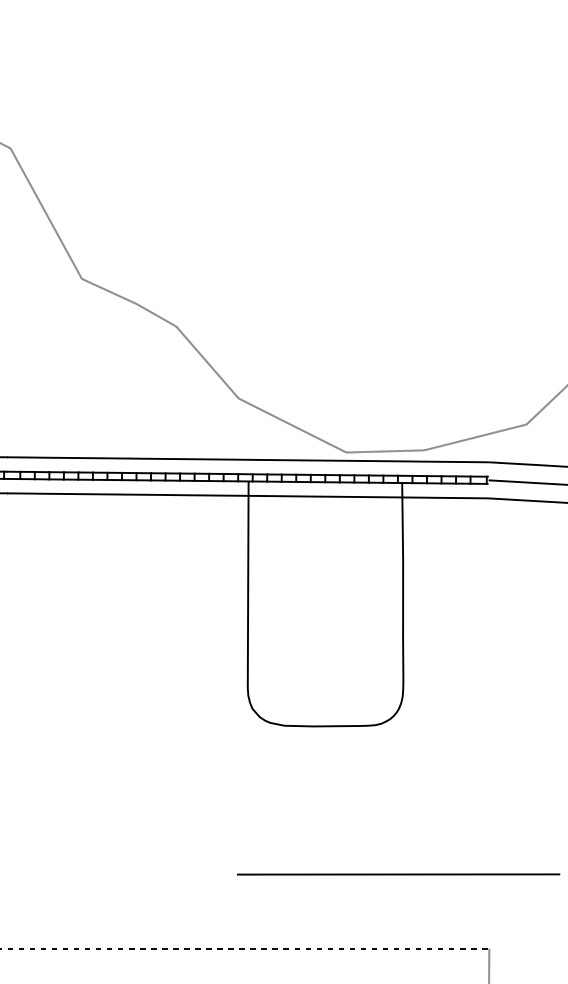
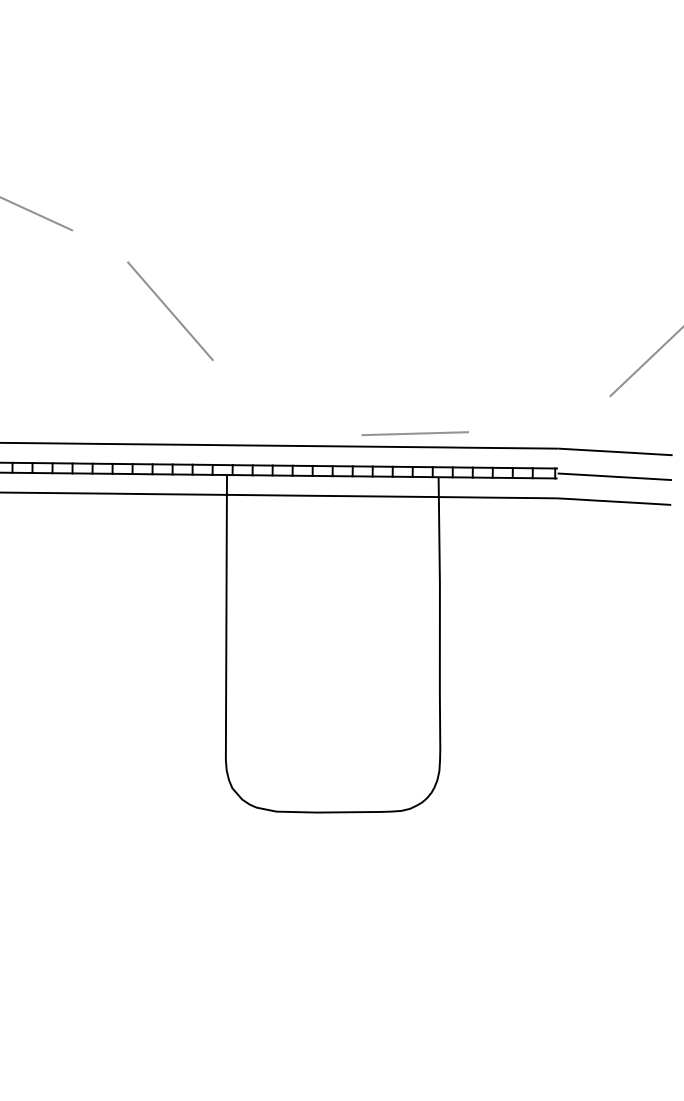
line: (156, 315) -> (100, 246), removed
line: (292, 425) -> (287, 397), removed
line: (475, 437) -> (539, 414), removed
line: (398, 874) -> (433, 1016), removed

